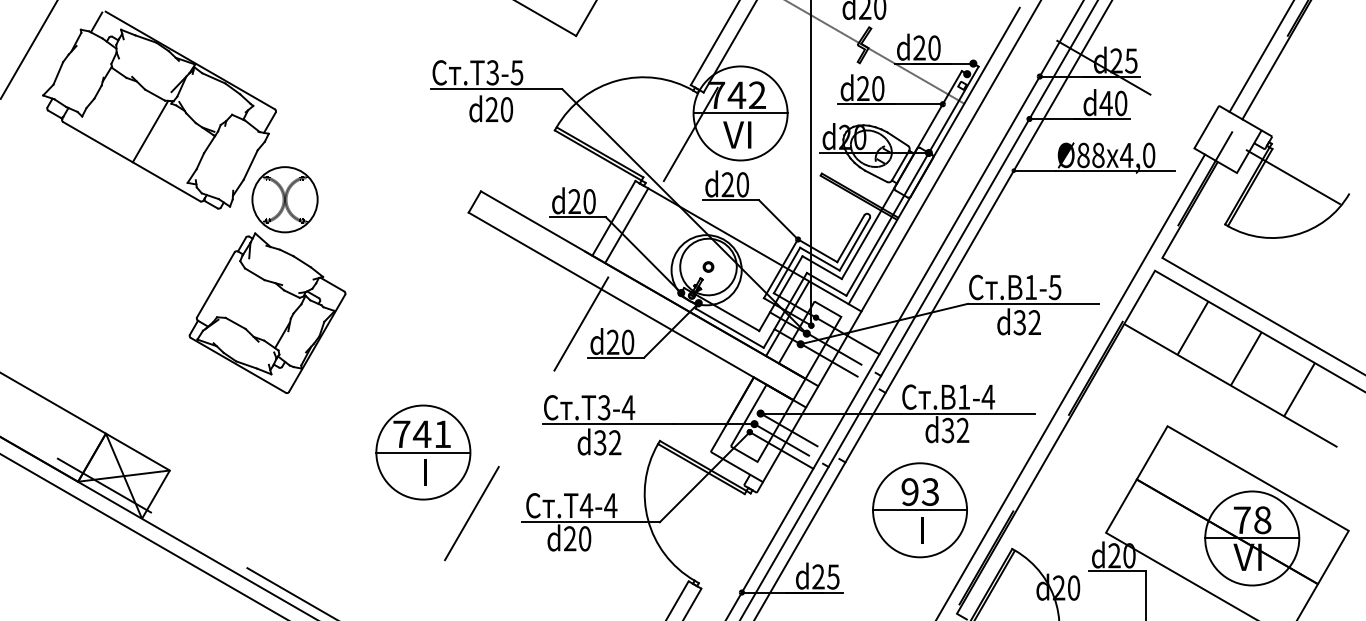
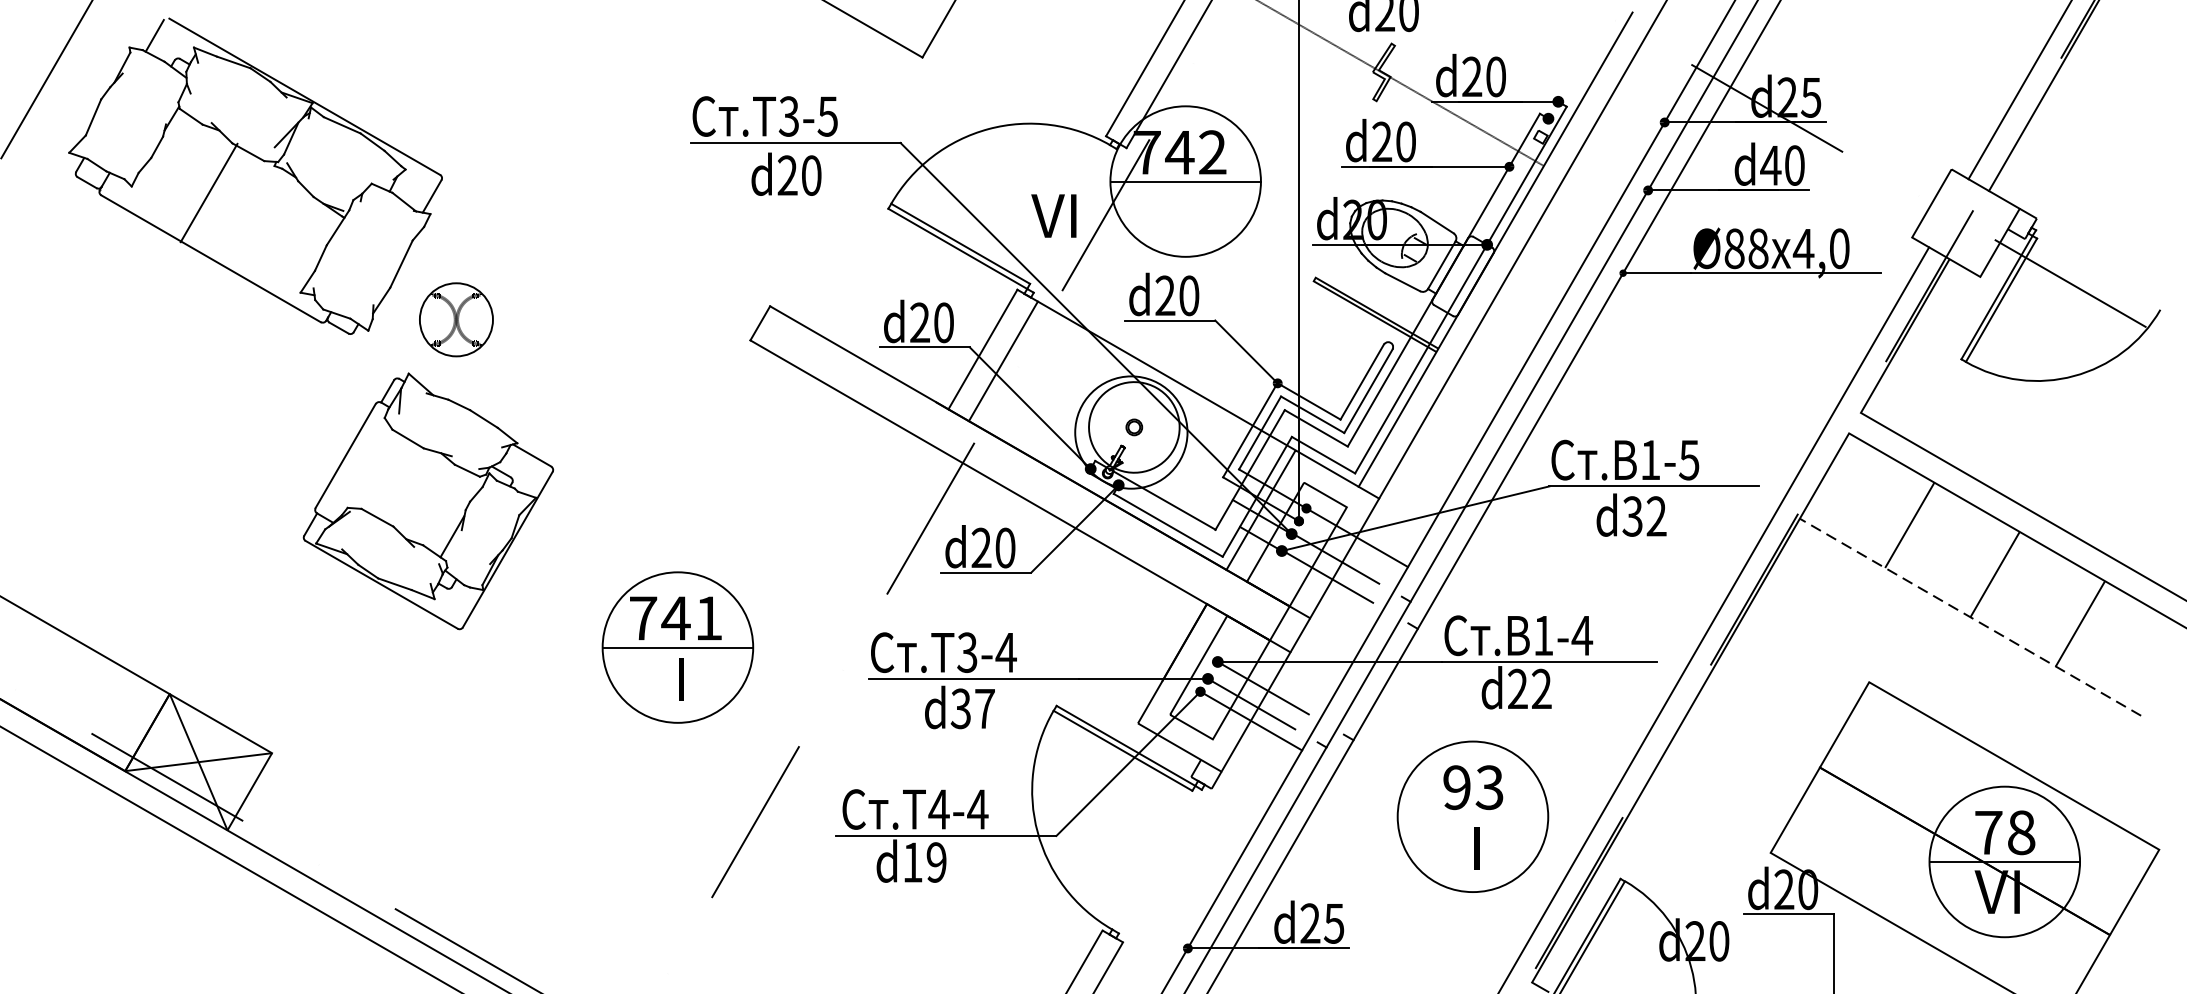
line: (150, 131) -> (209, 192), moved
text: (737, 134) -> (1054, 215), moved
part: (284, 199) -> (455, 319), size x0.7
line: (1230, 385) -> (1969, 617), solid -> dashed
text: (947, 430) -> (1516, 689), d32 -> d22
text: (615, 442) -> (985, 708), d32 -> d37
part: (423, 452) -> (678, 647), moved
line: (920, 510) -> (1473, 817), removed
text: (577, 538) -> (924, 861), d20 -> d19

